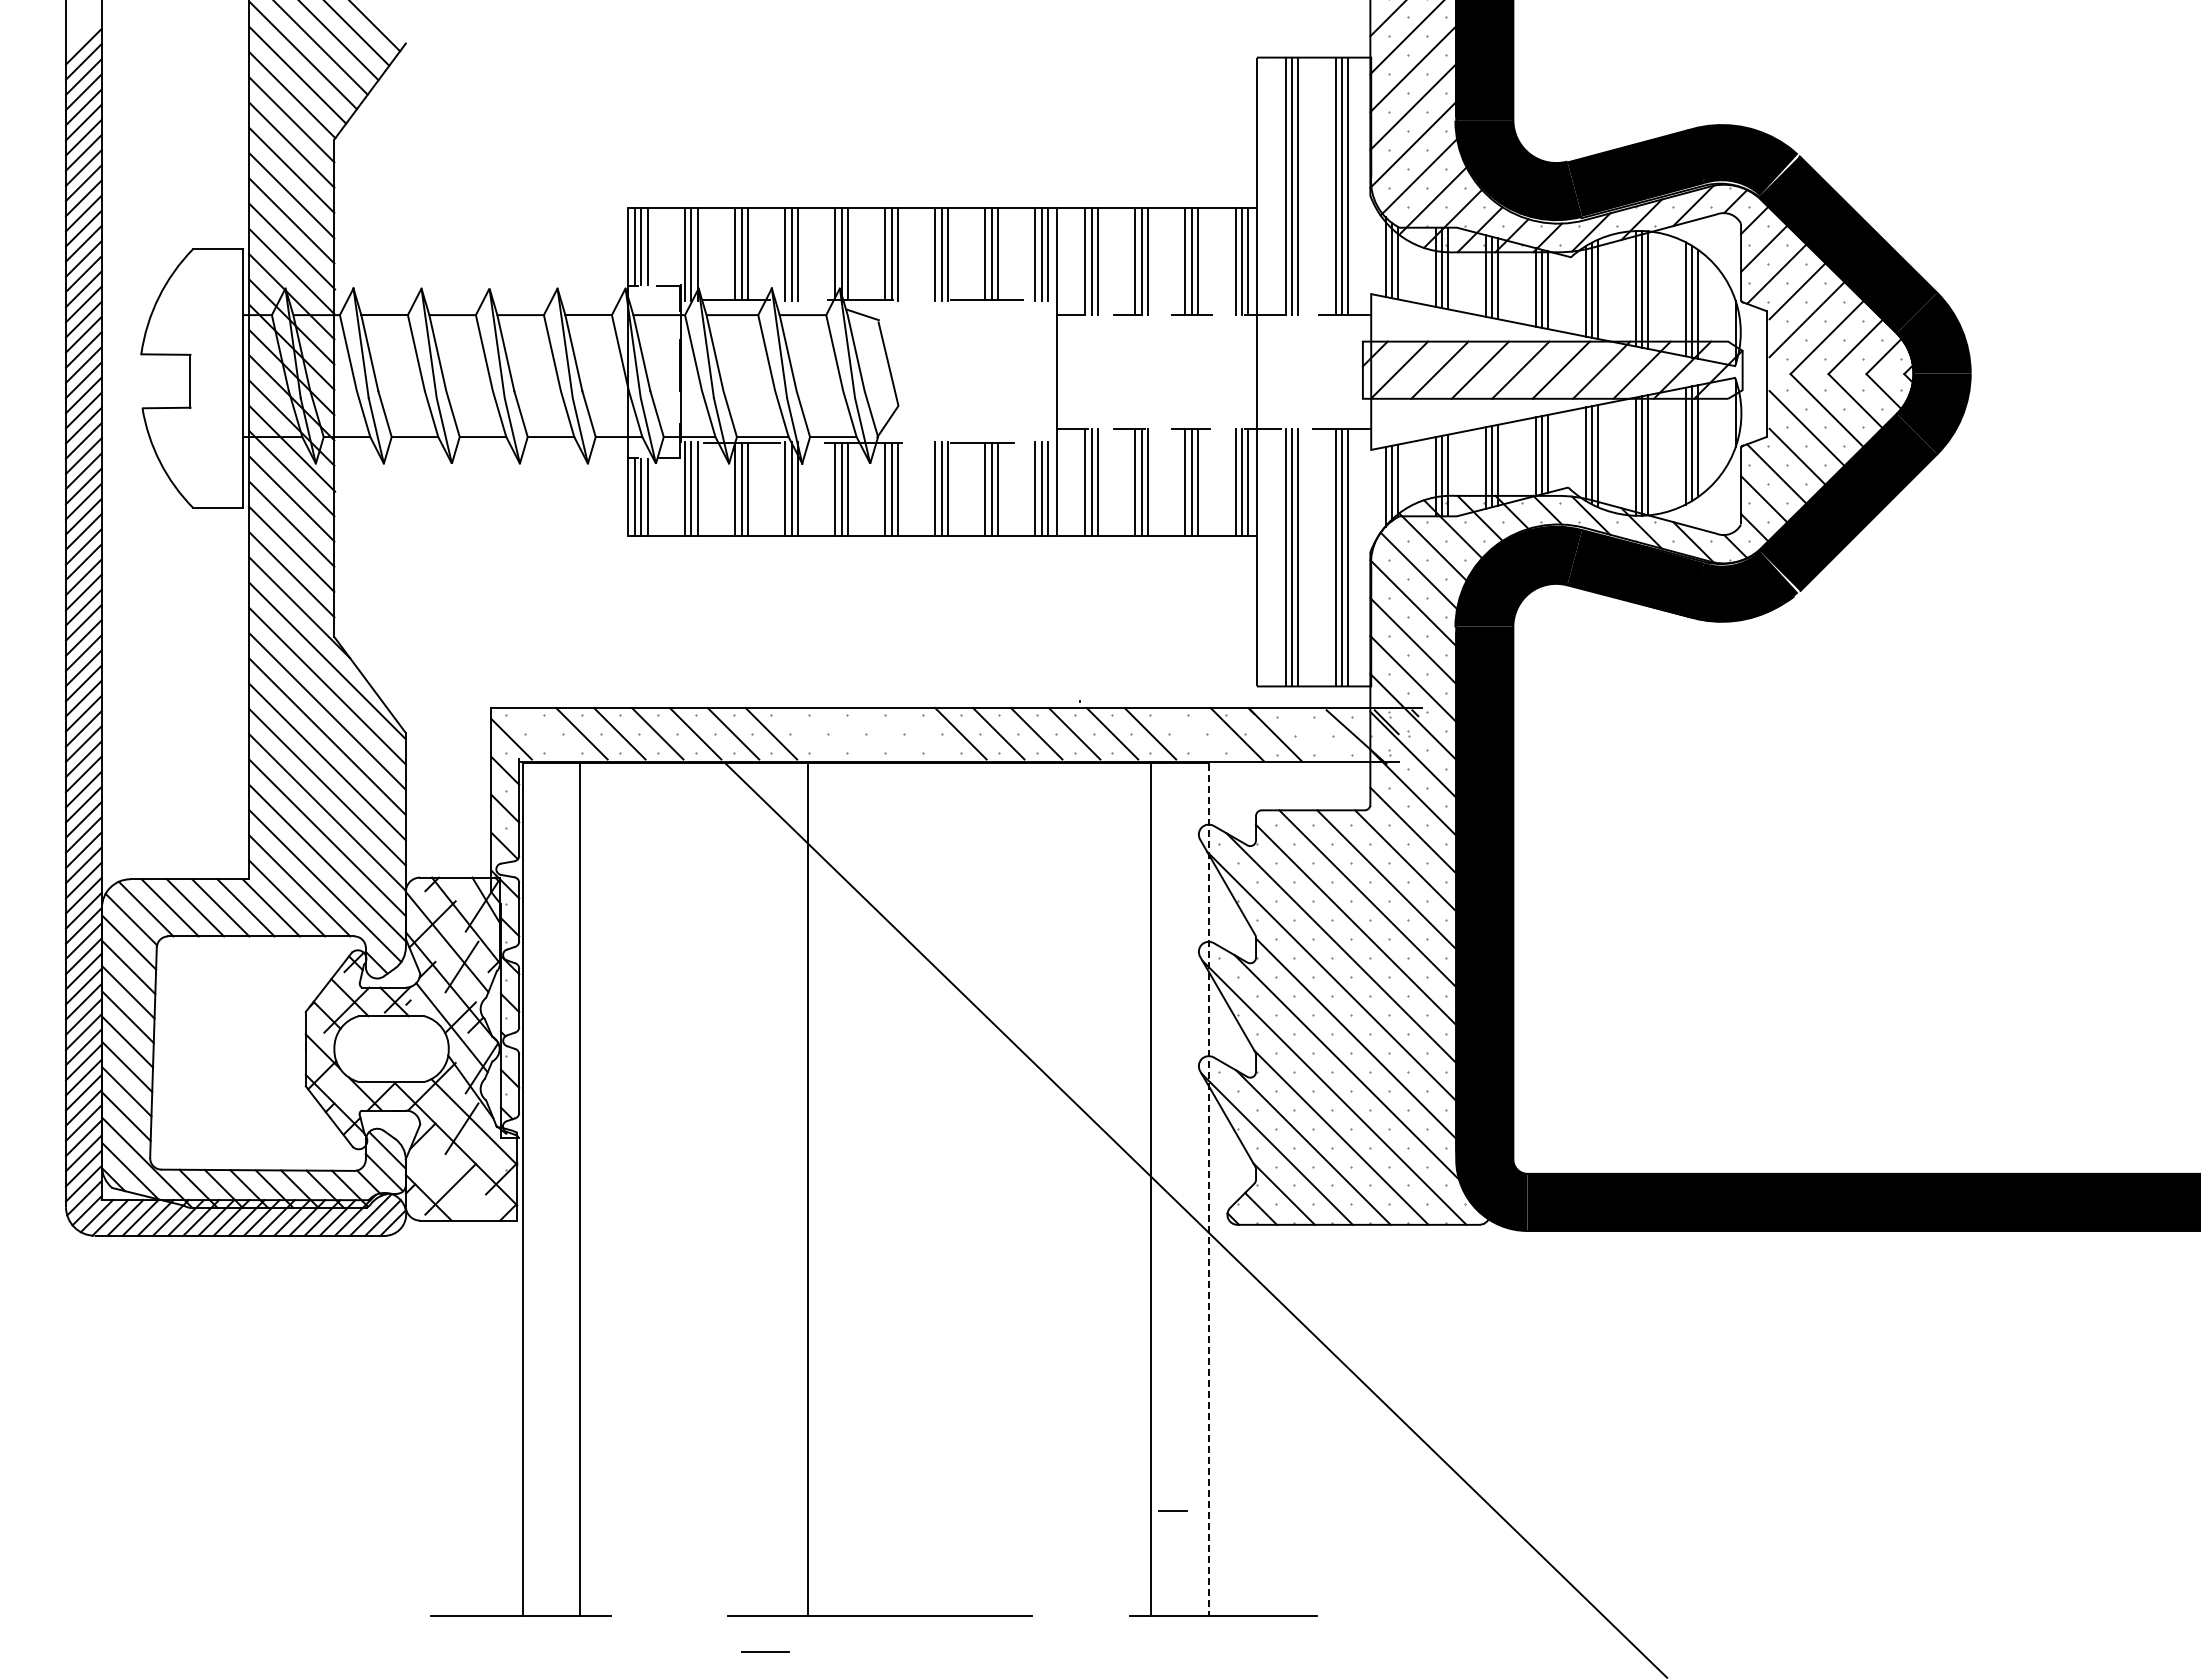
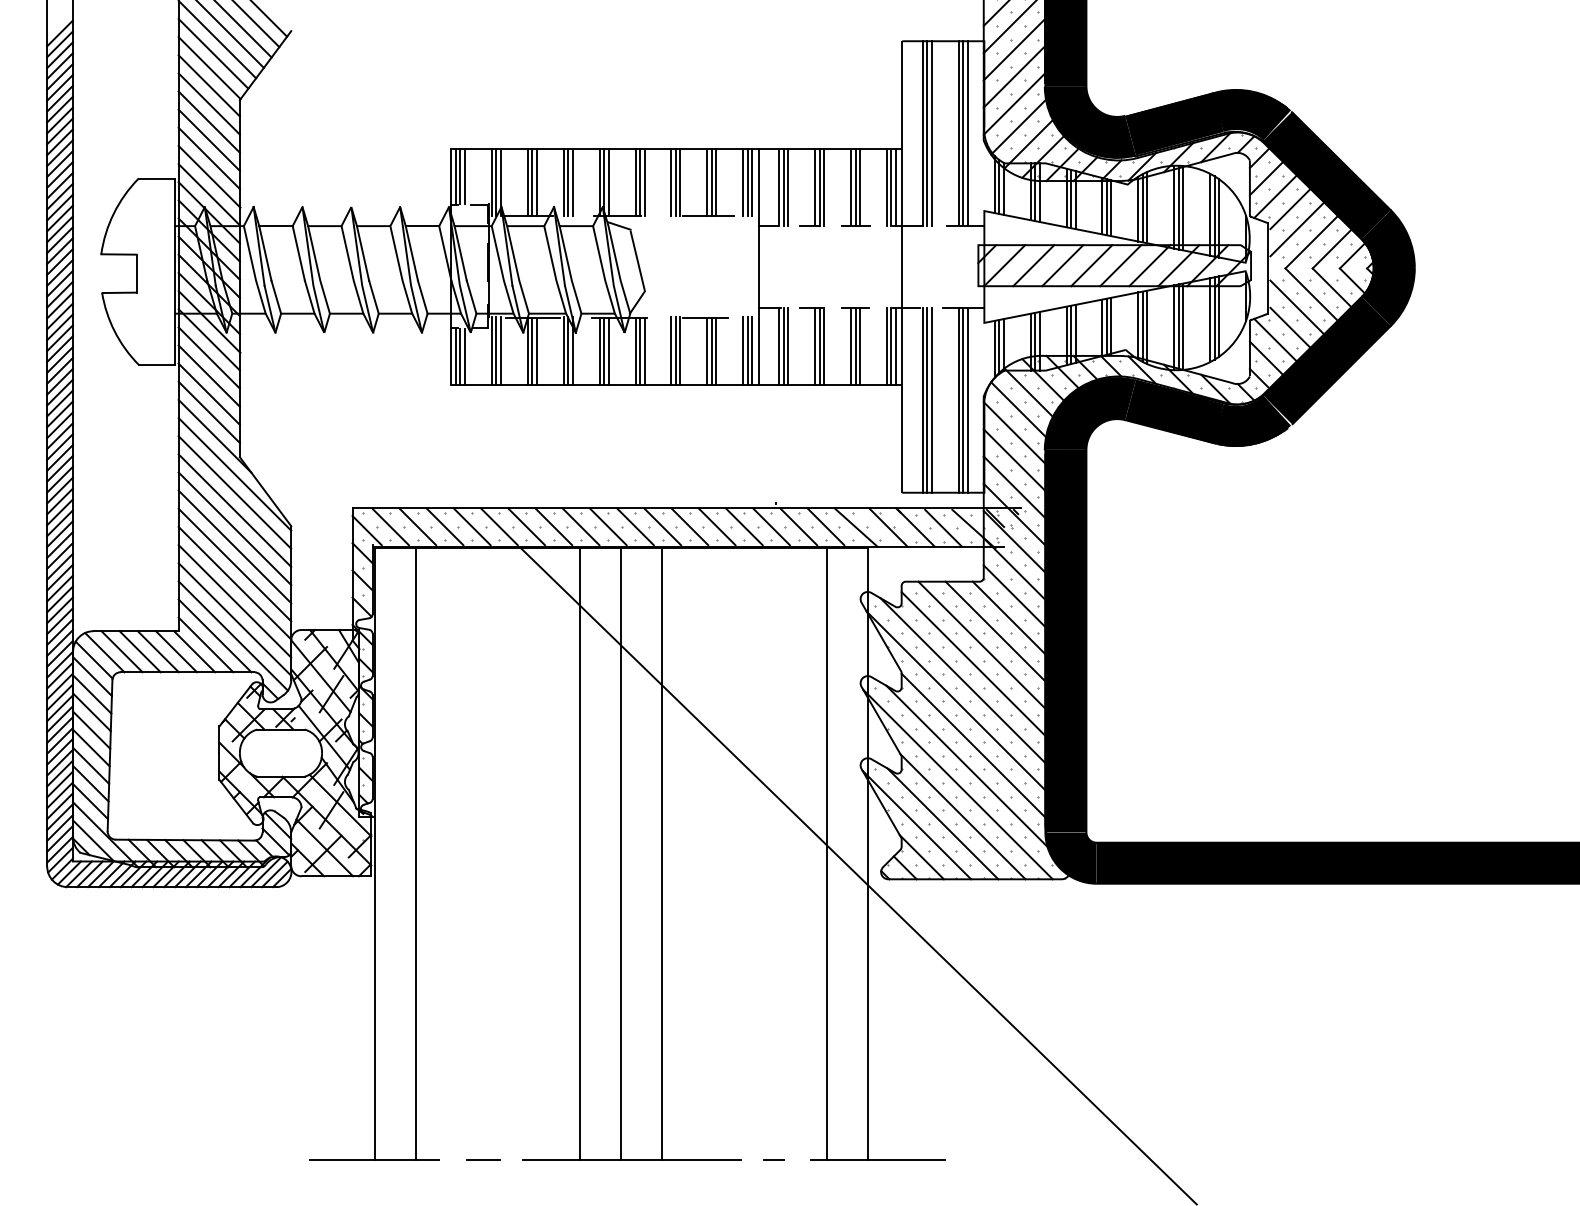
line: (543, 733) -> (390, 526), added
line: (809, 733) -> (581, 526), added
line: (846, 733) -> (607, 526), added
line: (884, 733) -> (634, 526), added
line: (922, 733) -> (662, 526), added
line: (1192, 734) -> (856, 527), added
line: (1314, 735) -> (943, 527), added
line: (452, 1180) -> (324, 847), added
line: (865, 1190) -> (621, 854), added
line: (922, 1190) -> (662, 854), added
line: (1208, 1190) -> (867, 854), dashed -> solid
line: (1172, 1510) -> (774, 1159), moved
line: (765, 1651) -> (483, 1159), moved

